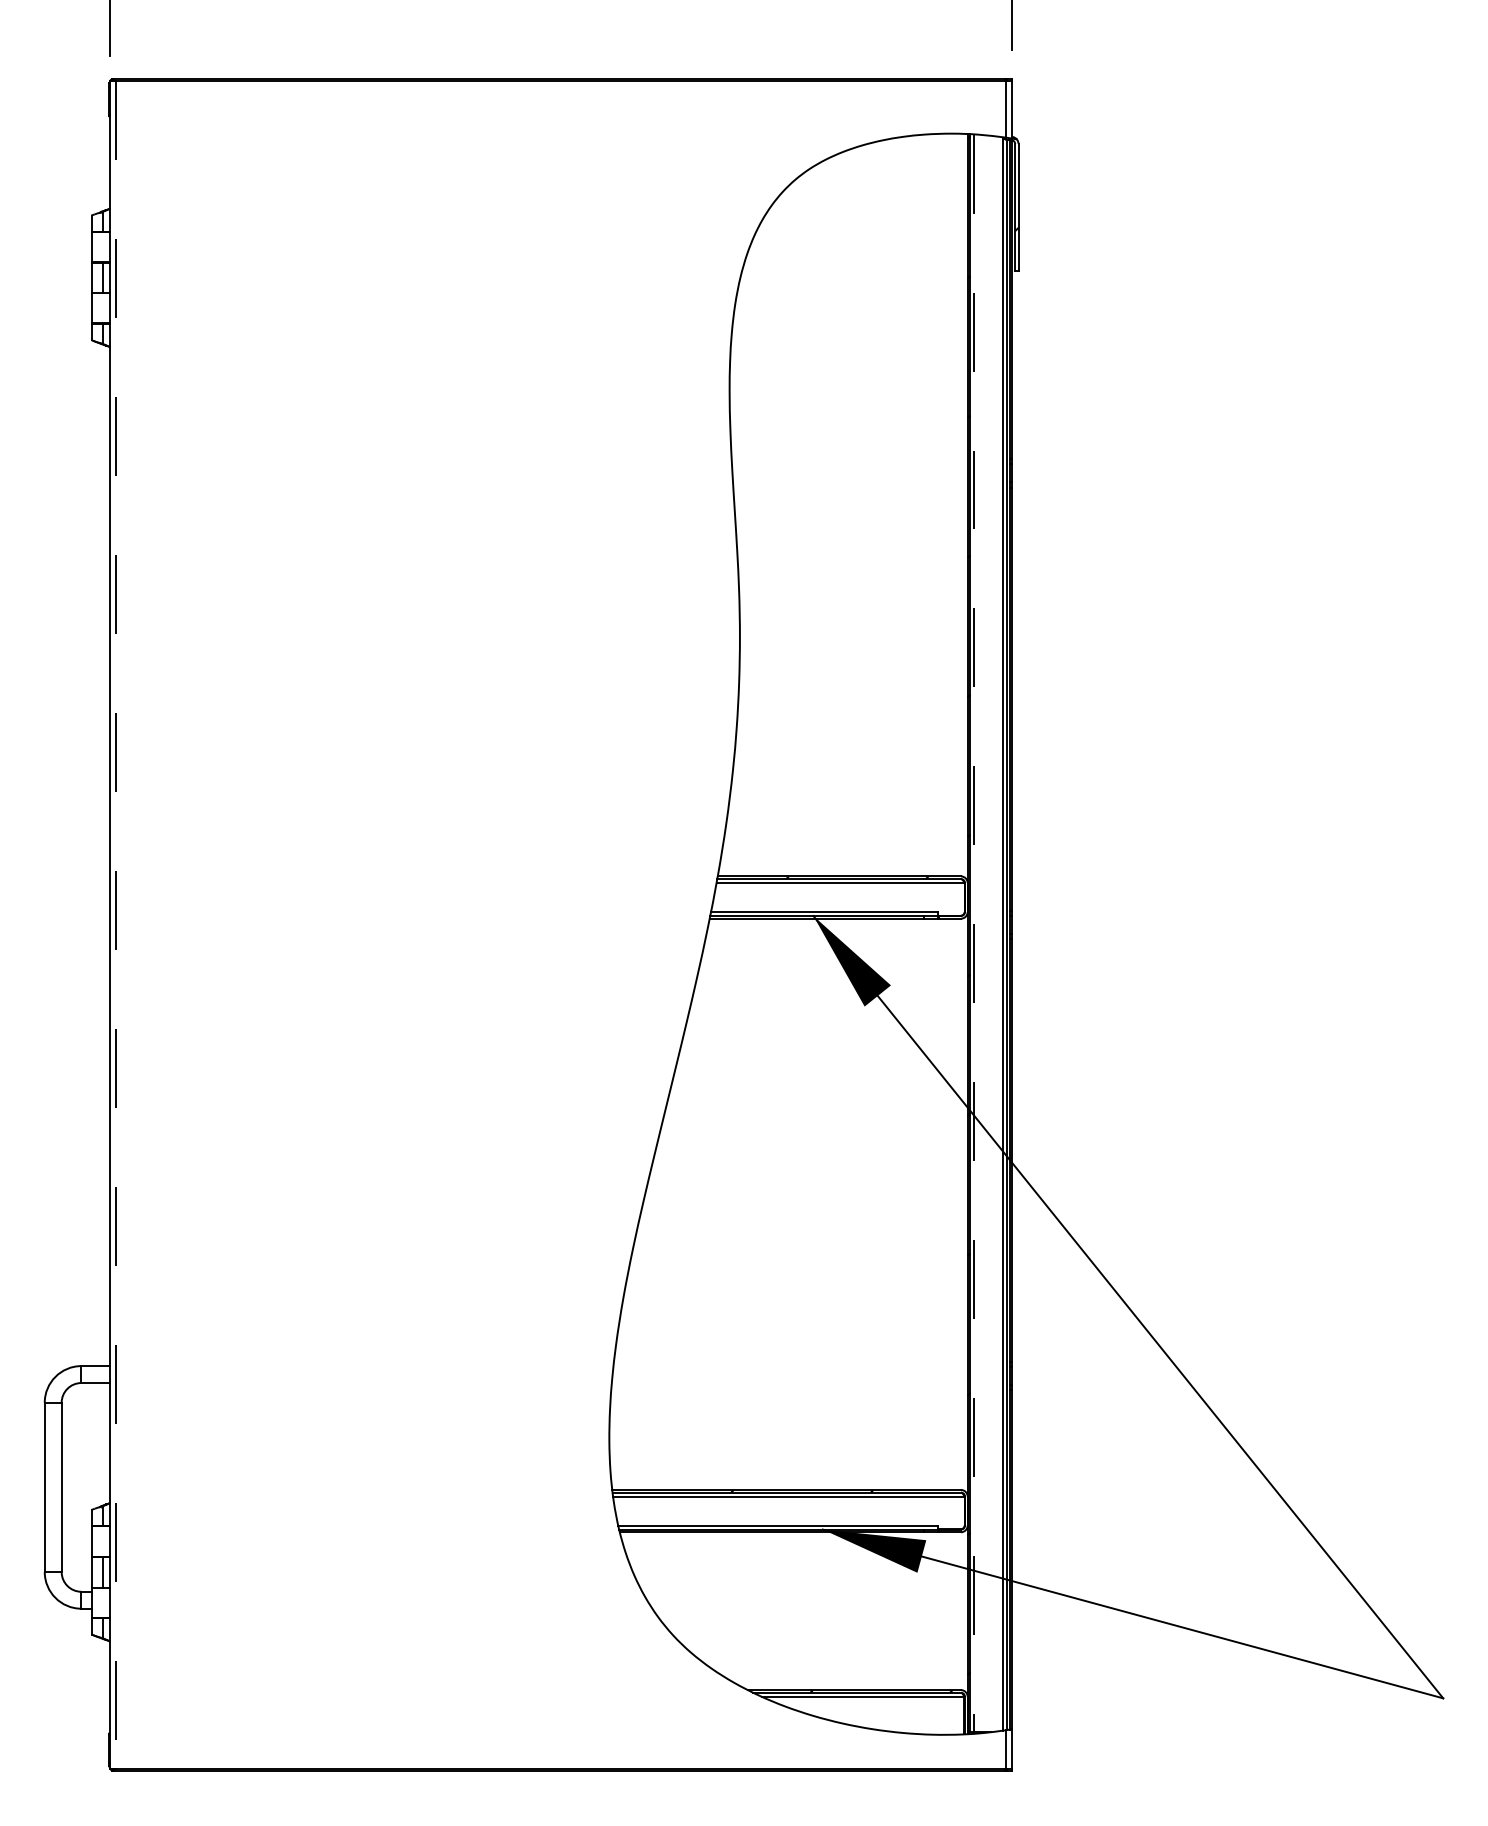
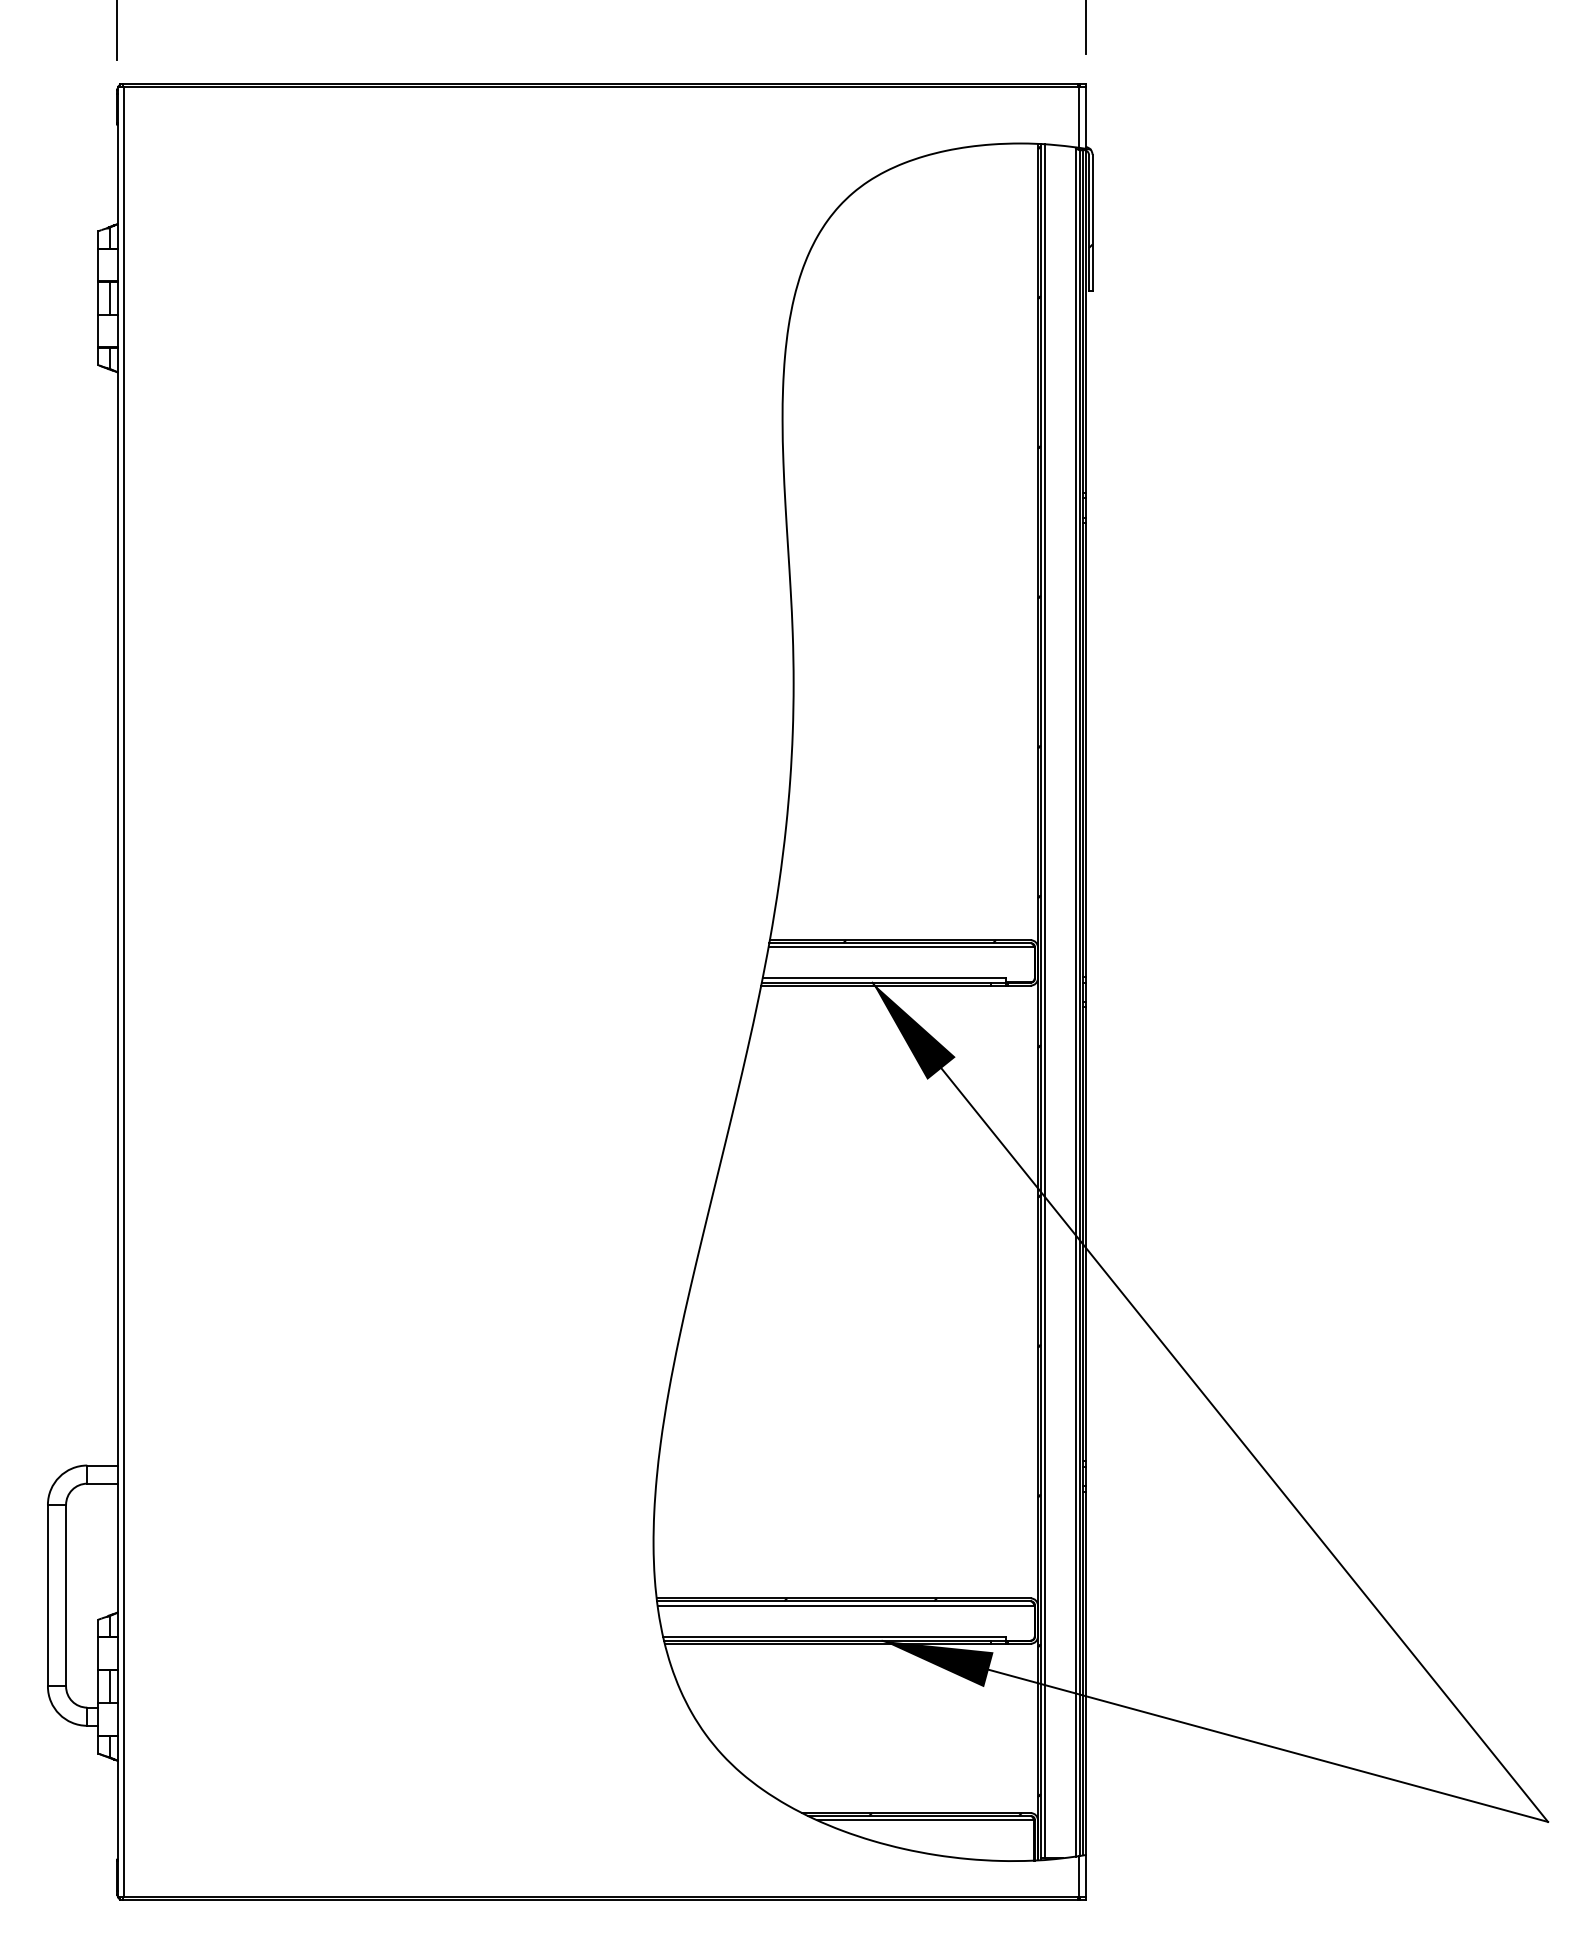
line: (115, 924) -> (123, 991), dashed -> solid
line: (974, 933) -> (1045, 1001), dashed -> solid

